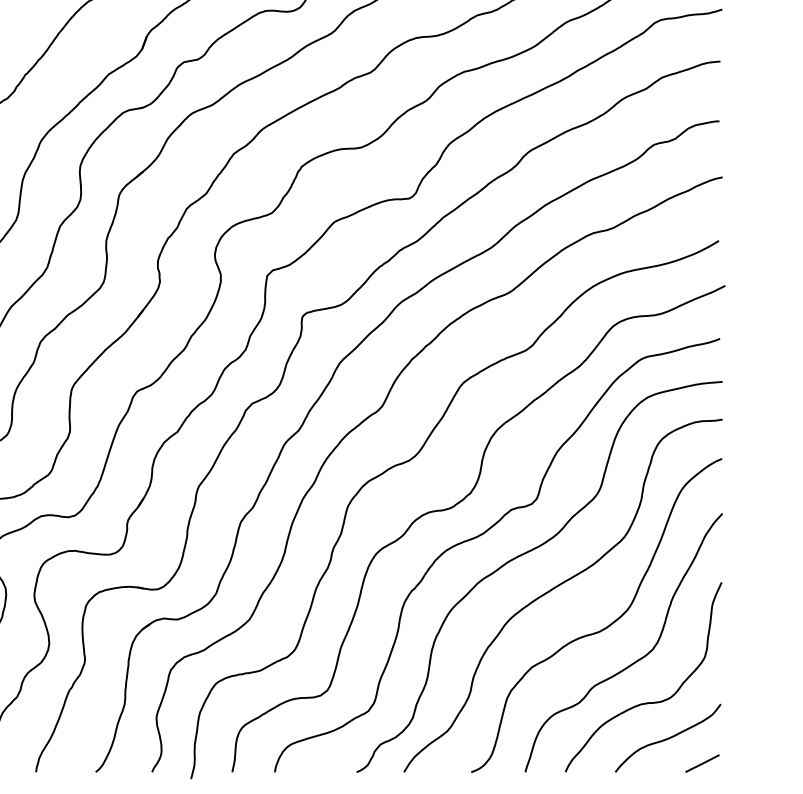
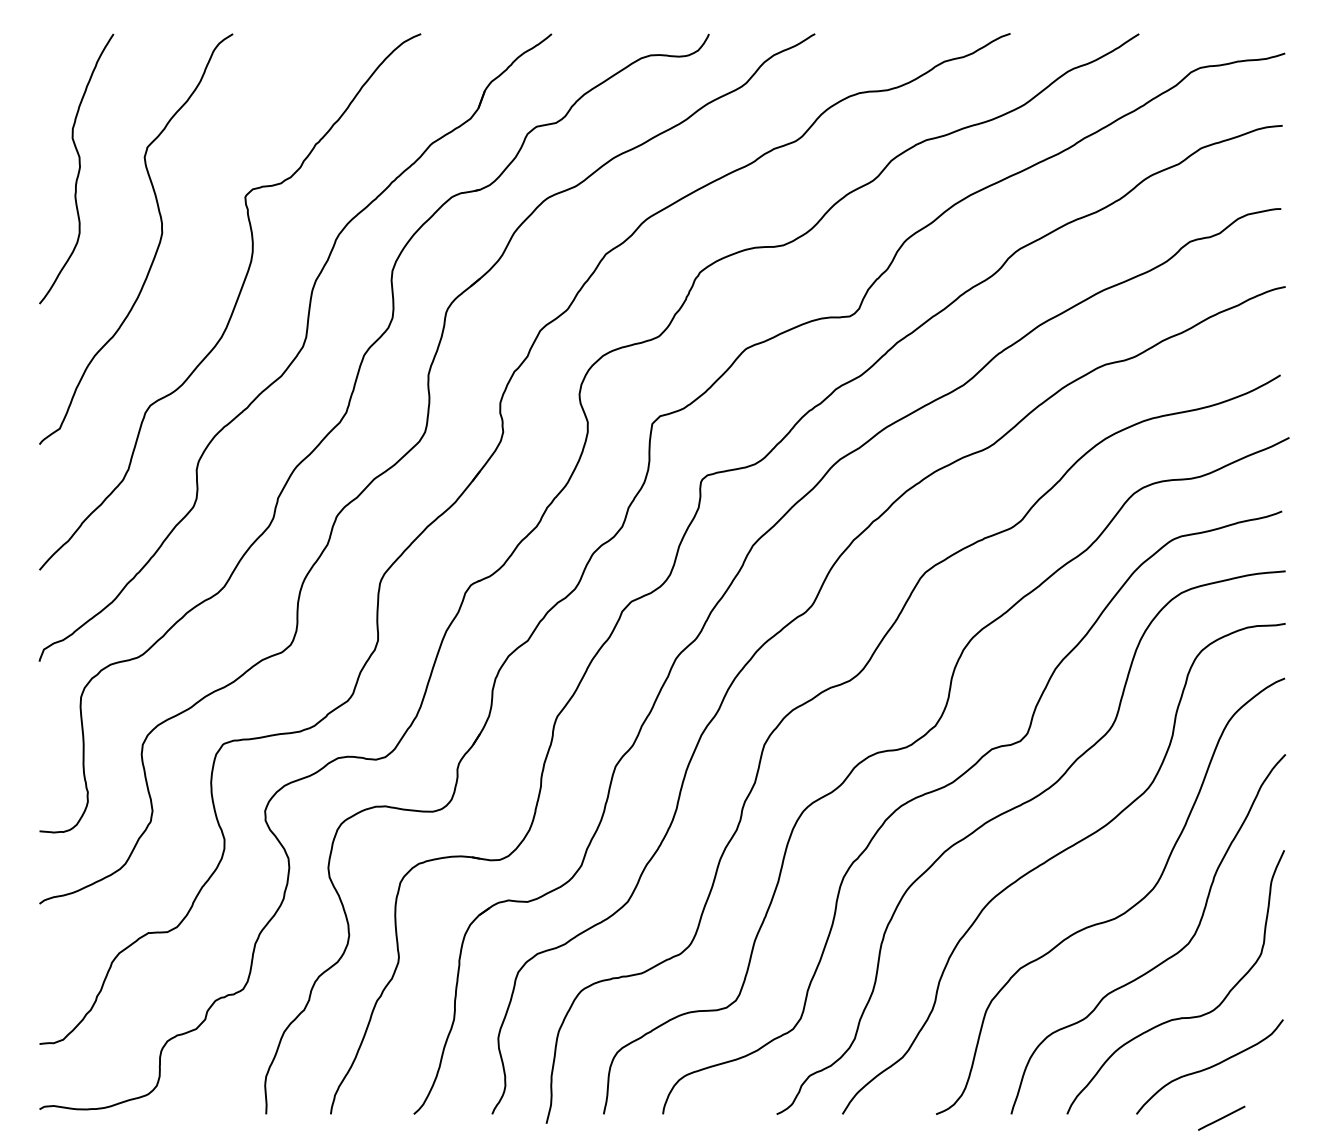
line: (702, 763) -> (1221, 1117), moved

